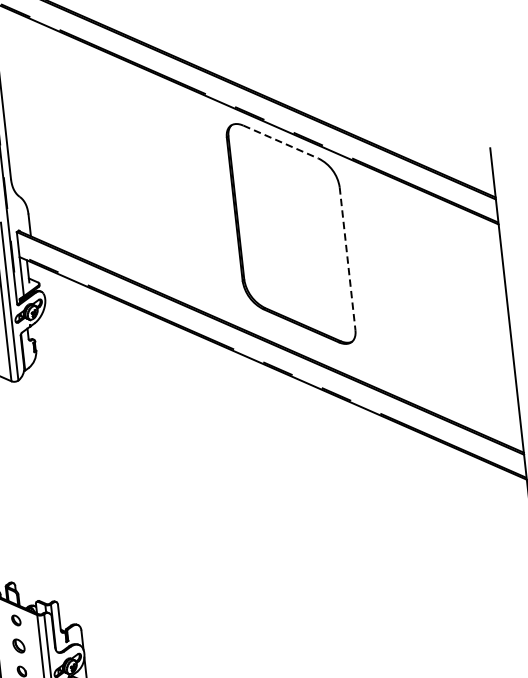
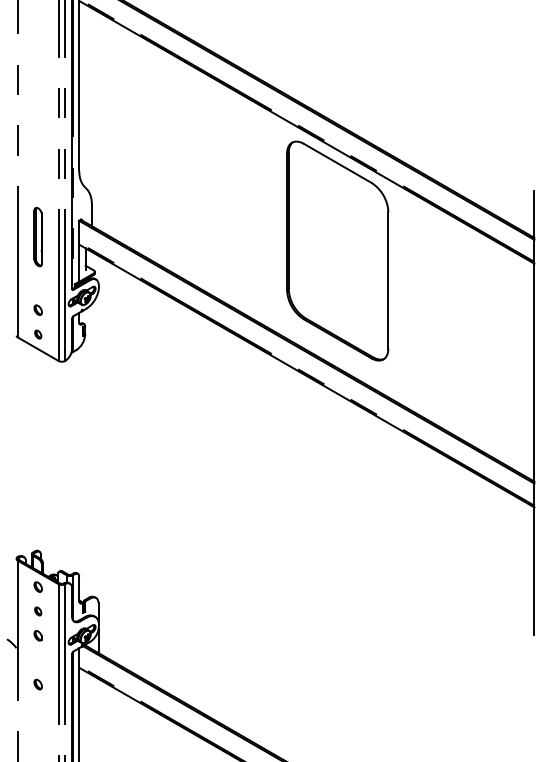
line: (280, 142) -> (337, 163), dashed -> solid
line: (347, 258) -> (388, 280), dashed -> solid
part: (19, 646) -> (38, 611), size x0.62

